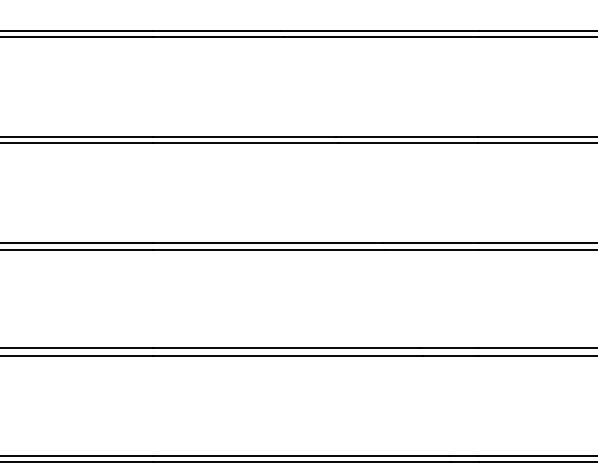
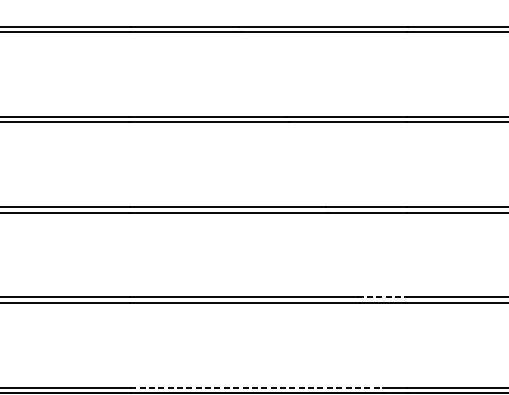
line: (448, 348) -> (381, 296), solid -> dashed
line: (301, 455) -> (256, 387), solid -> dashed

